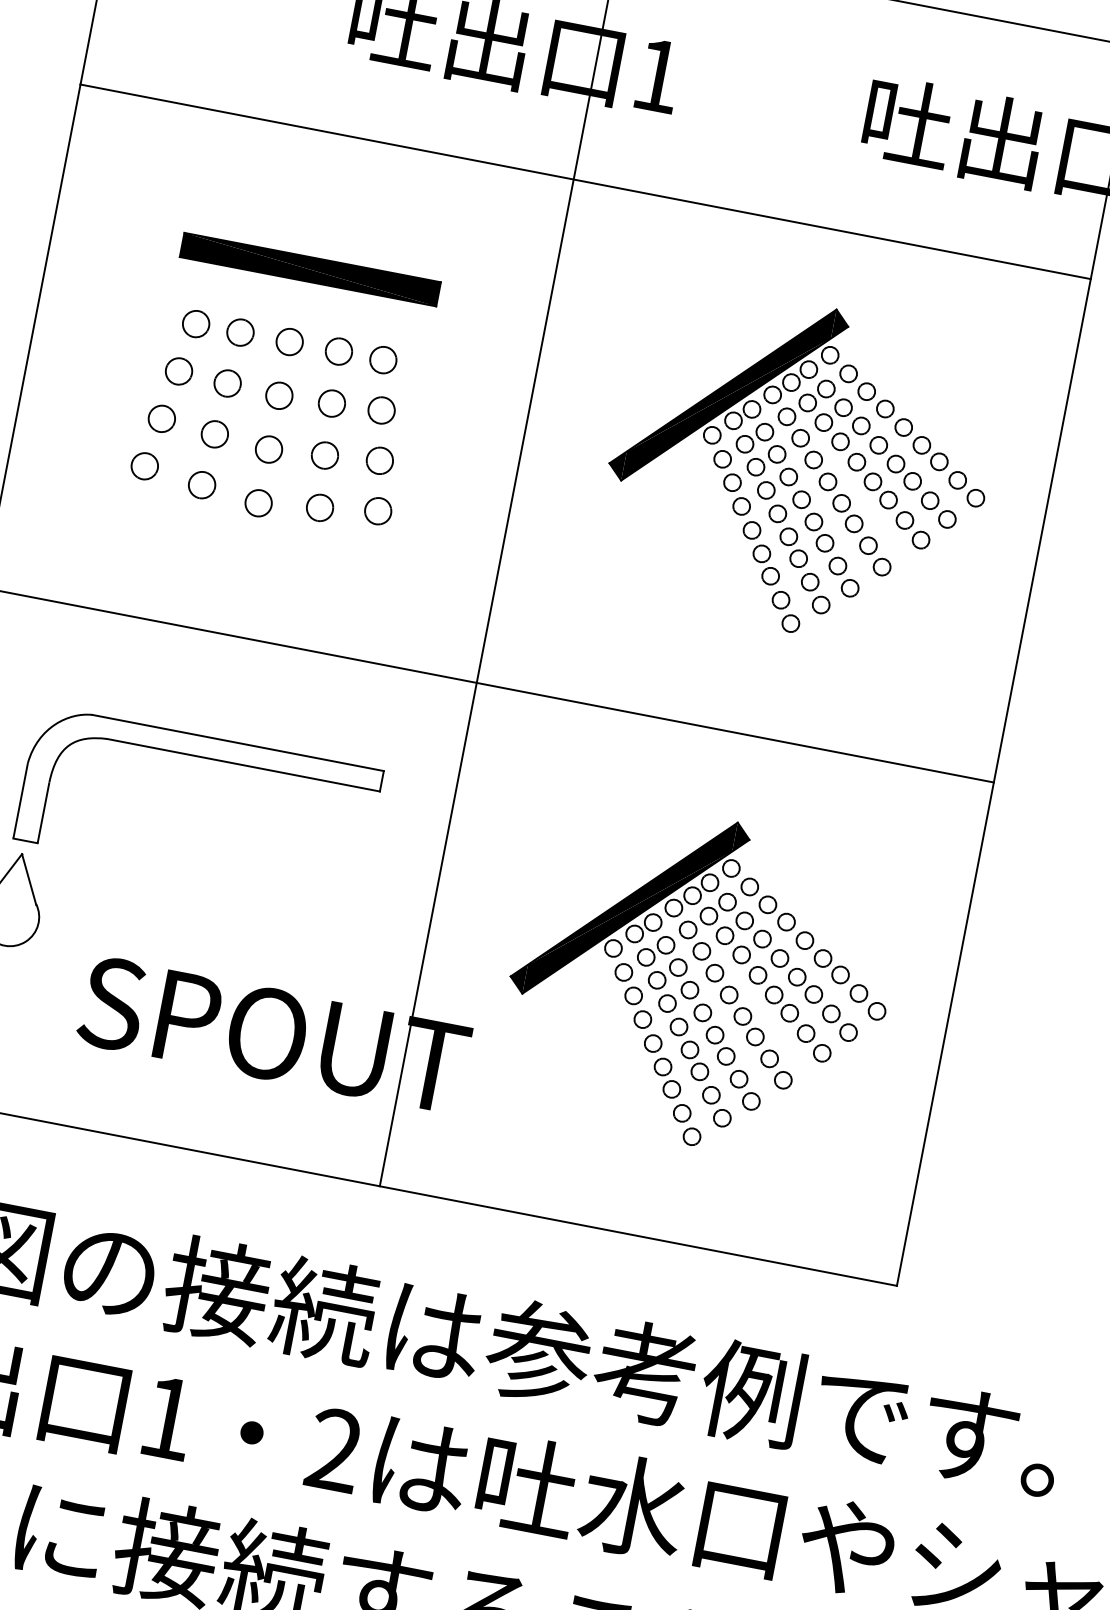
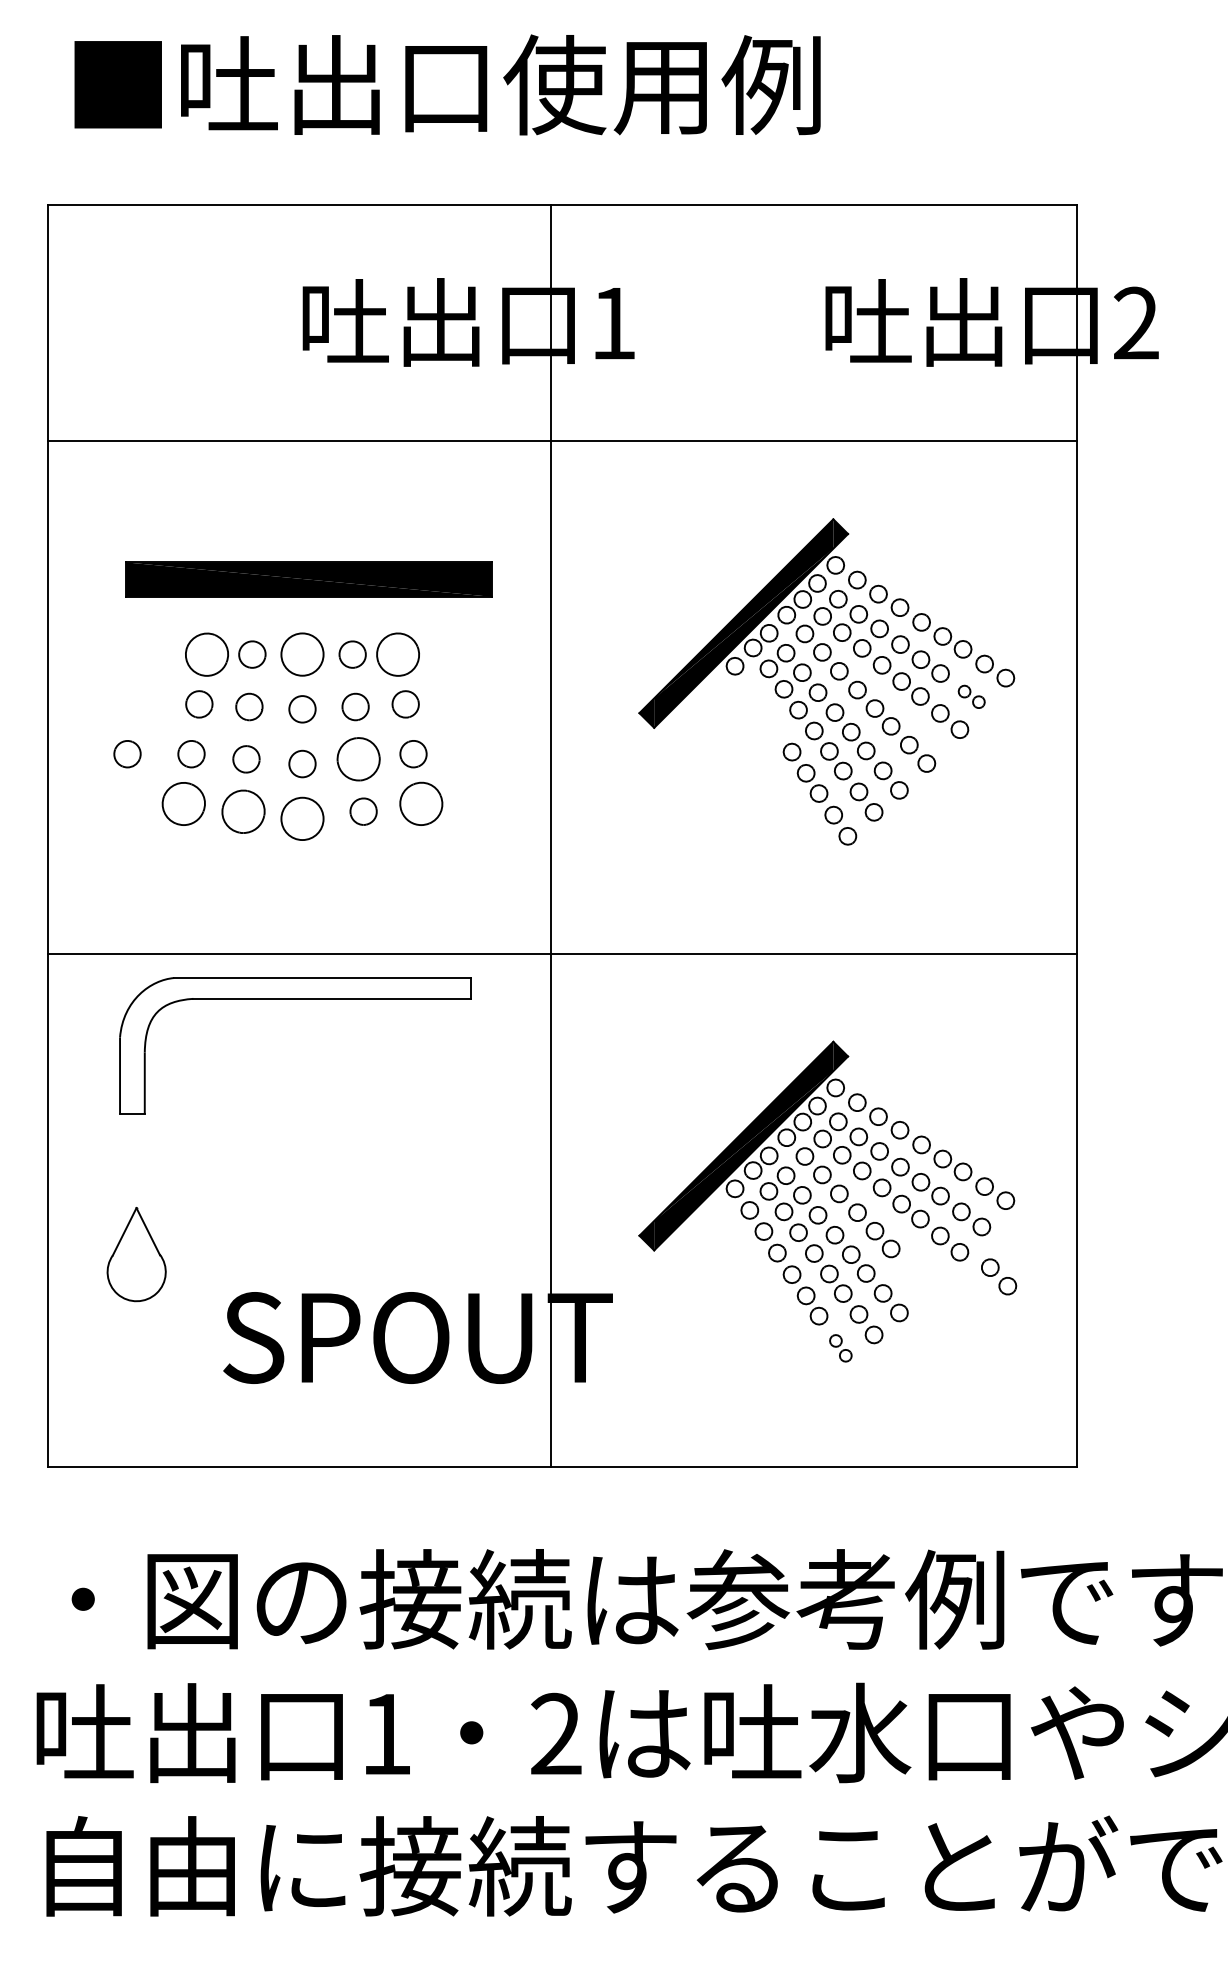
part: (310, 269) -> (309, 579), size x1.4
part: (196, 324) -> (207, 654), size x1.6
part: (289, 341) -> (302, 654), size x1.6
part: (383, 359) -> (397, 654), size x1.6
part: (98, 407) -> (127, 754), added
part: (324, 455) -> (358, 759), size x1.6
part: (144, 465) -> (183, 803), size x1.6
part: (732, 482) -> (763, 708), removed
part: (202, 484) -> (243, 811), size x1.6
part: (258, 503) -> (302, 818), size x1.6
part: (938, 509) -> (971, 696), size x0.7
part: (378, 510) -> (421, 803), size x1.6
part: (207, 758) -> (295, 999), moved
part: (776, 1069) -> (999, 1276), moved
part: (686, 1125) -> (840, 1348), size x0.7

